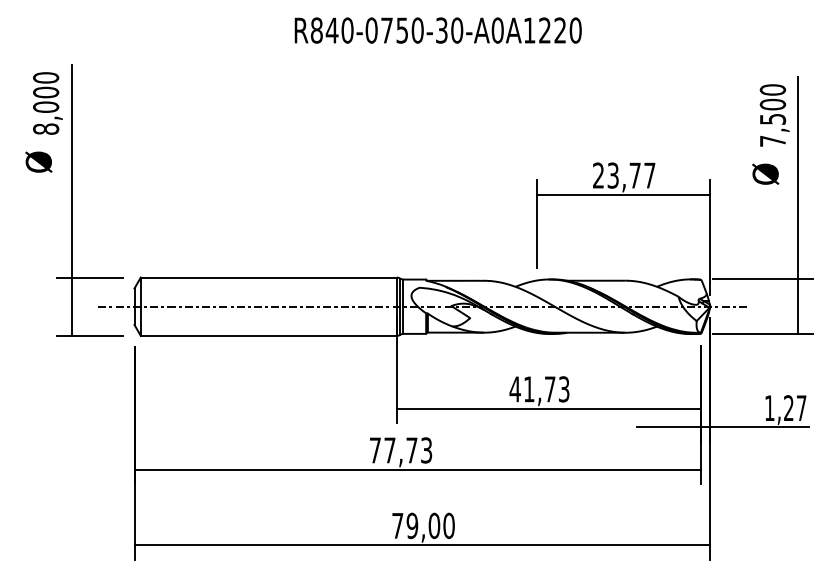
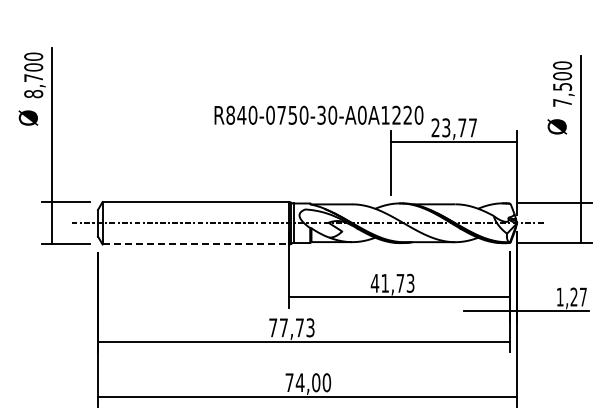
text: (437, 29) -> (318, 114), moved
text: (45, 106) -> (33, 77), 8,000 -> 8,700
line: (269, 335) -> (196, 244), solid -> dashed
text: (411, 525) -> (299, 382), 79,00 -> 74,00

